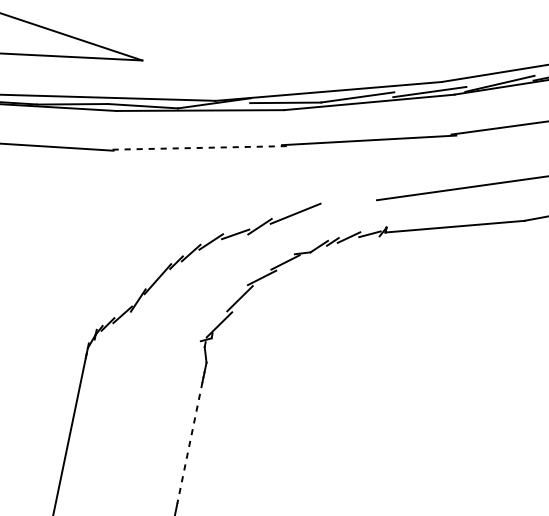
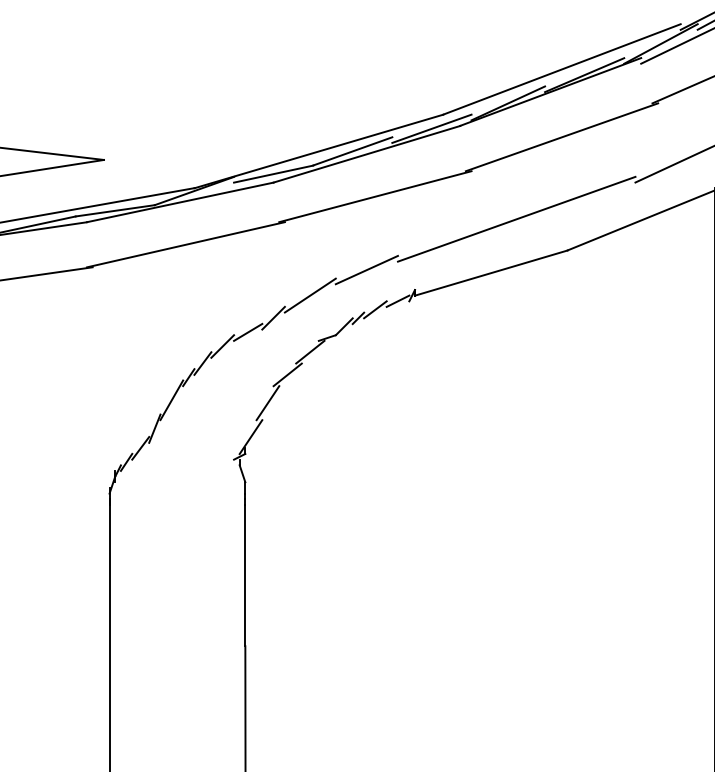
line: (197, 147) -> (185, 244), dashed -> solid
line: (348, 201) -> (366, 269), added
line: (190, 442) -> (245, 575), dashed -> solid

